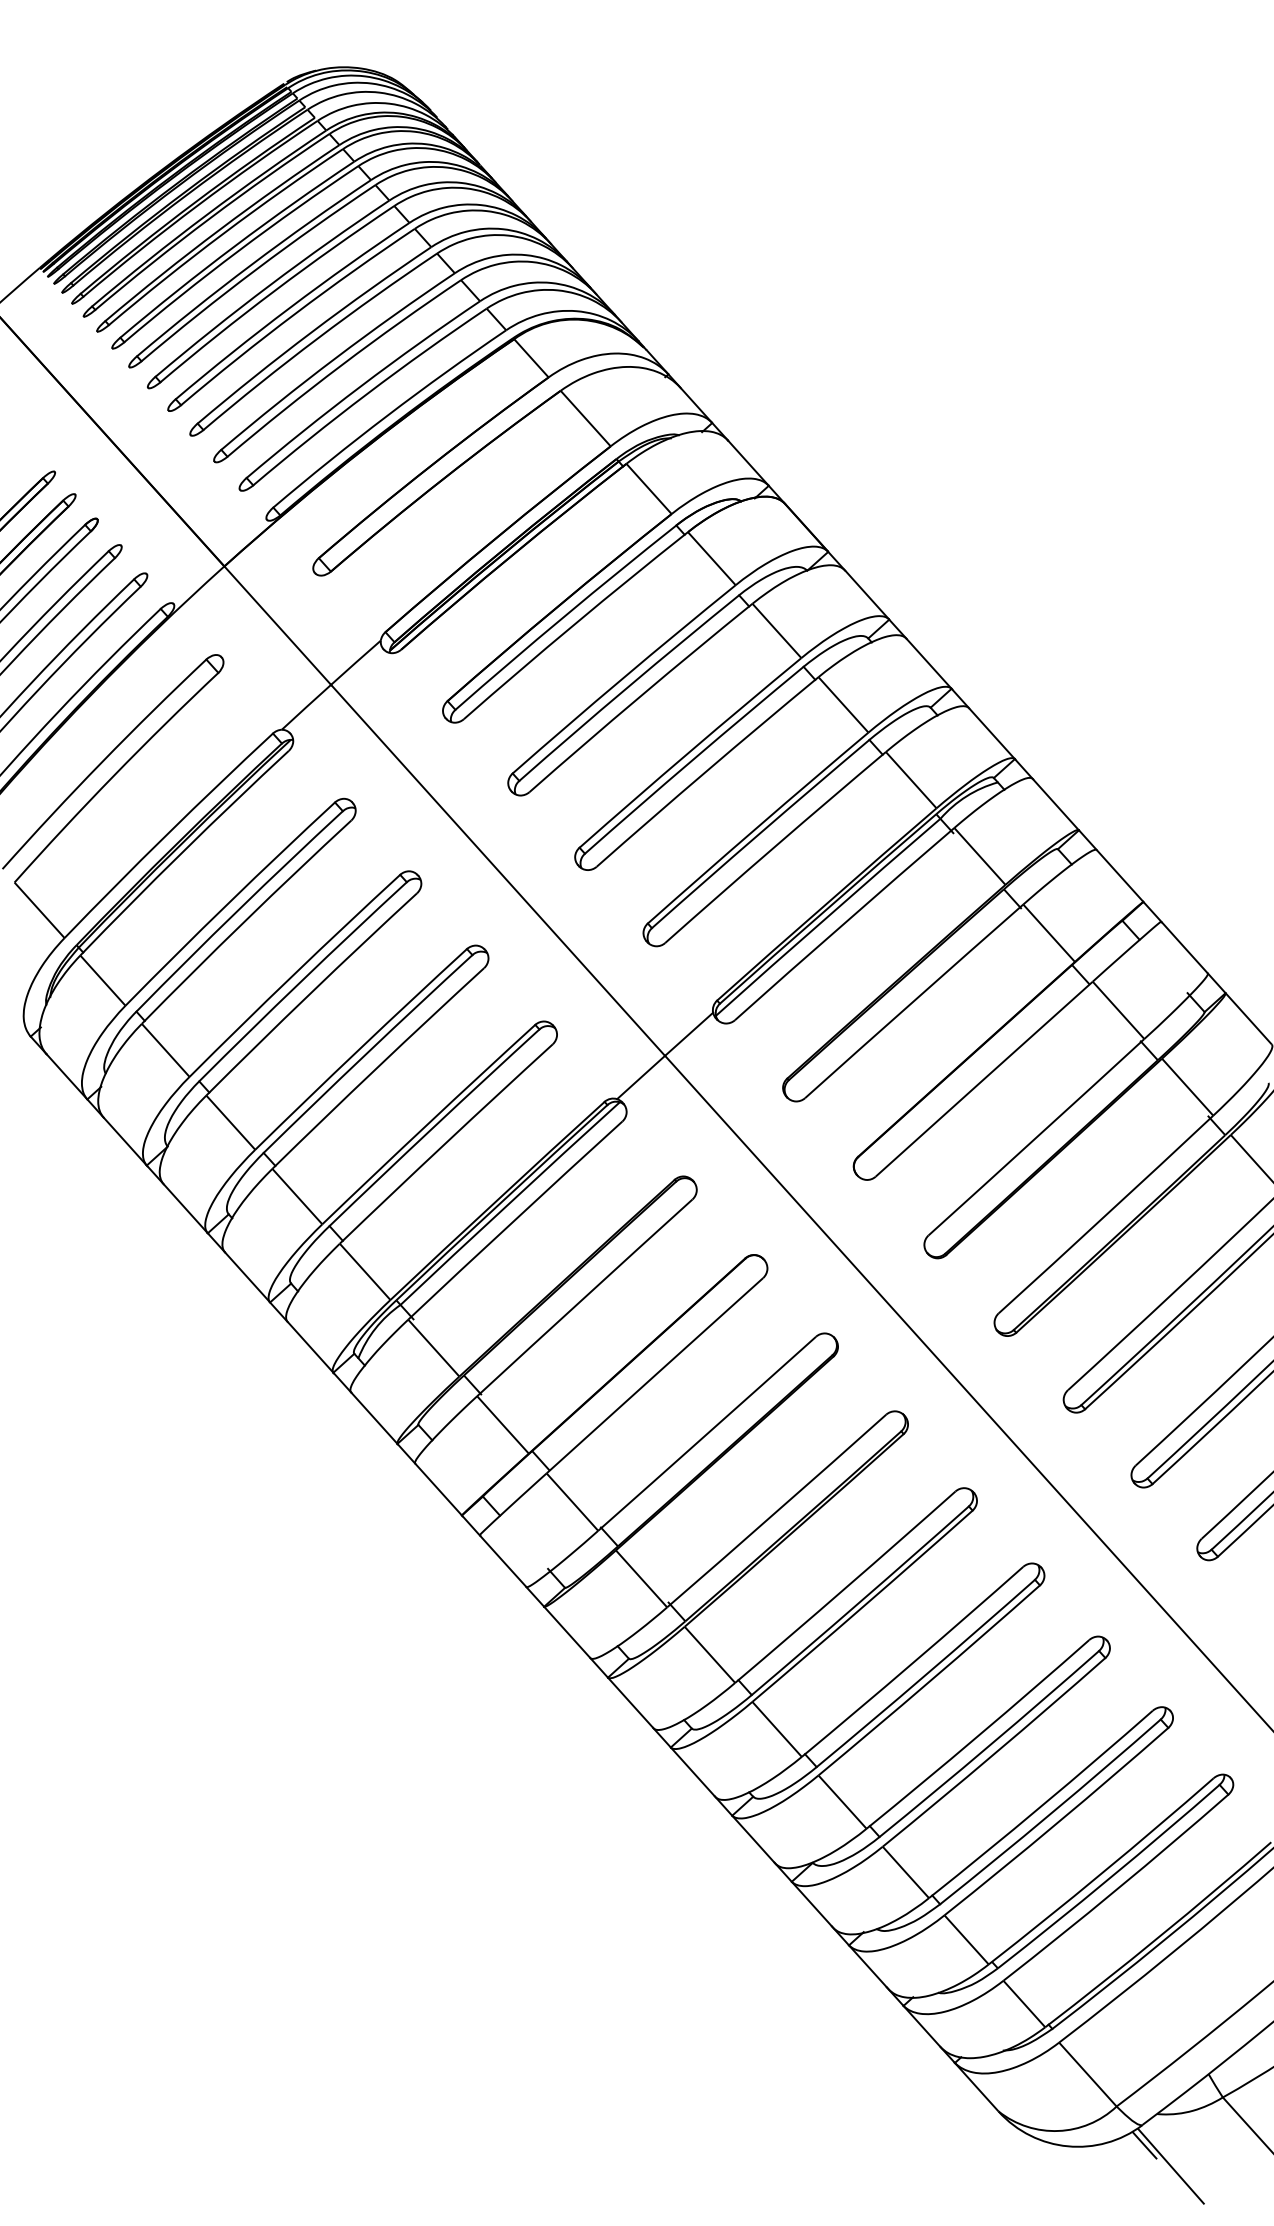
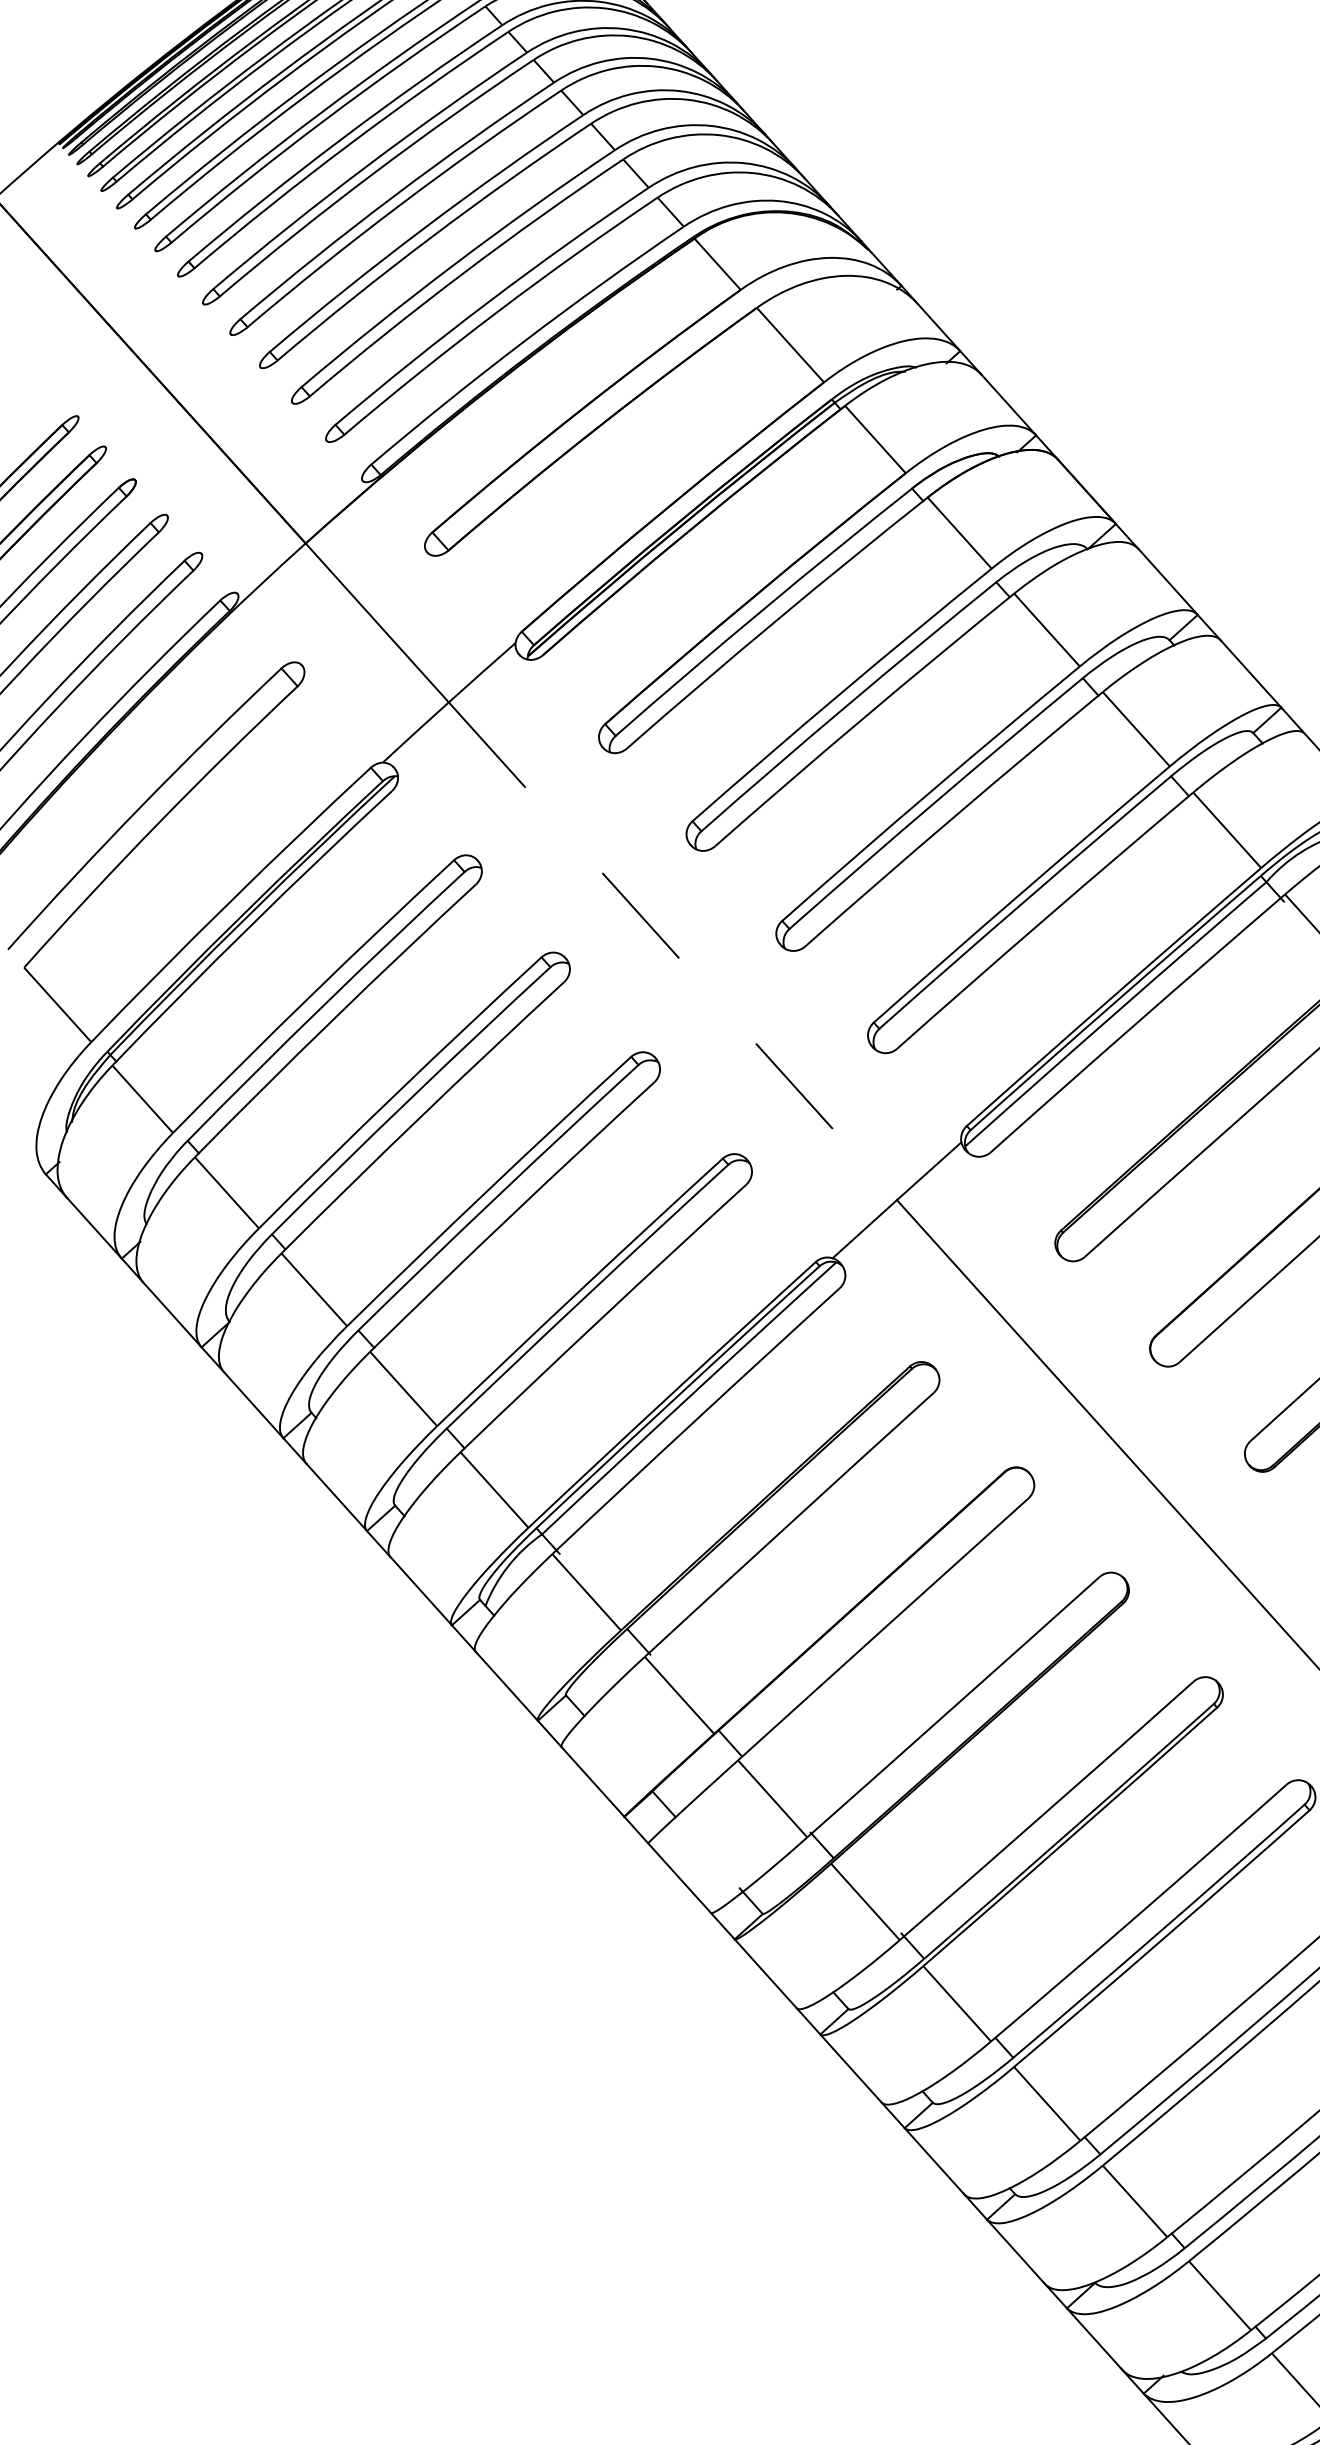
line: (498, 870) -> (673, 951), solid -> dashed

